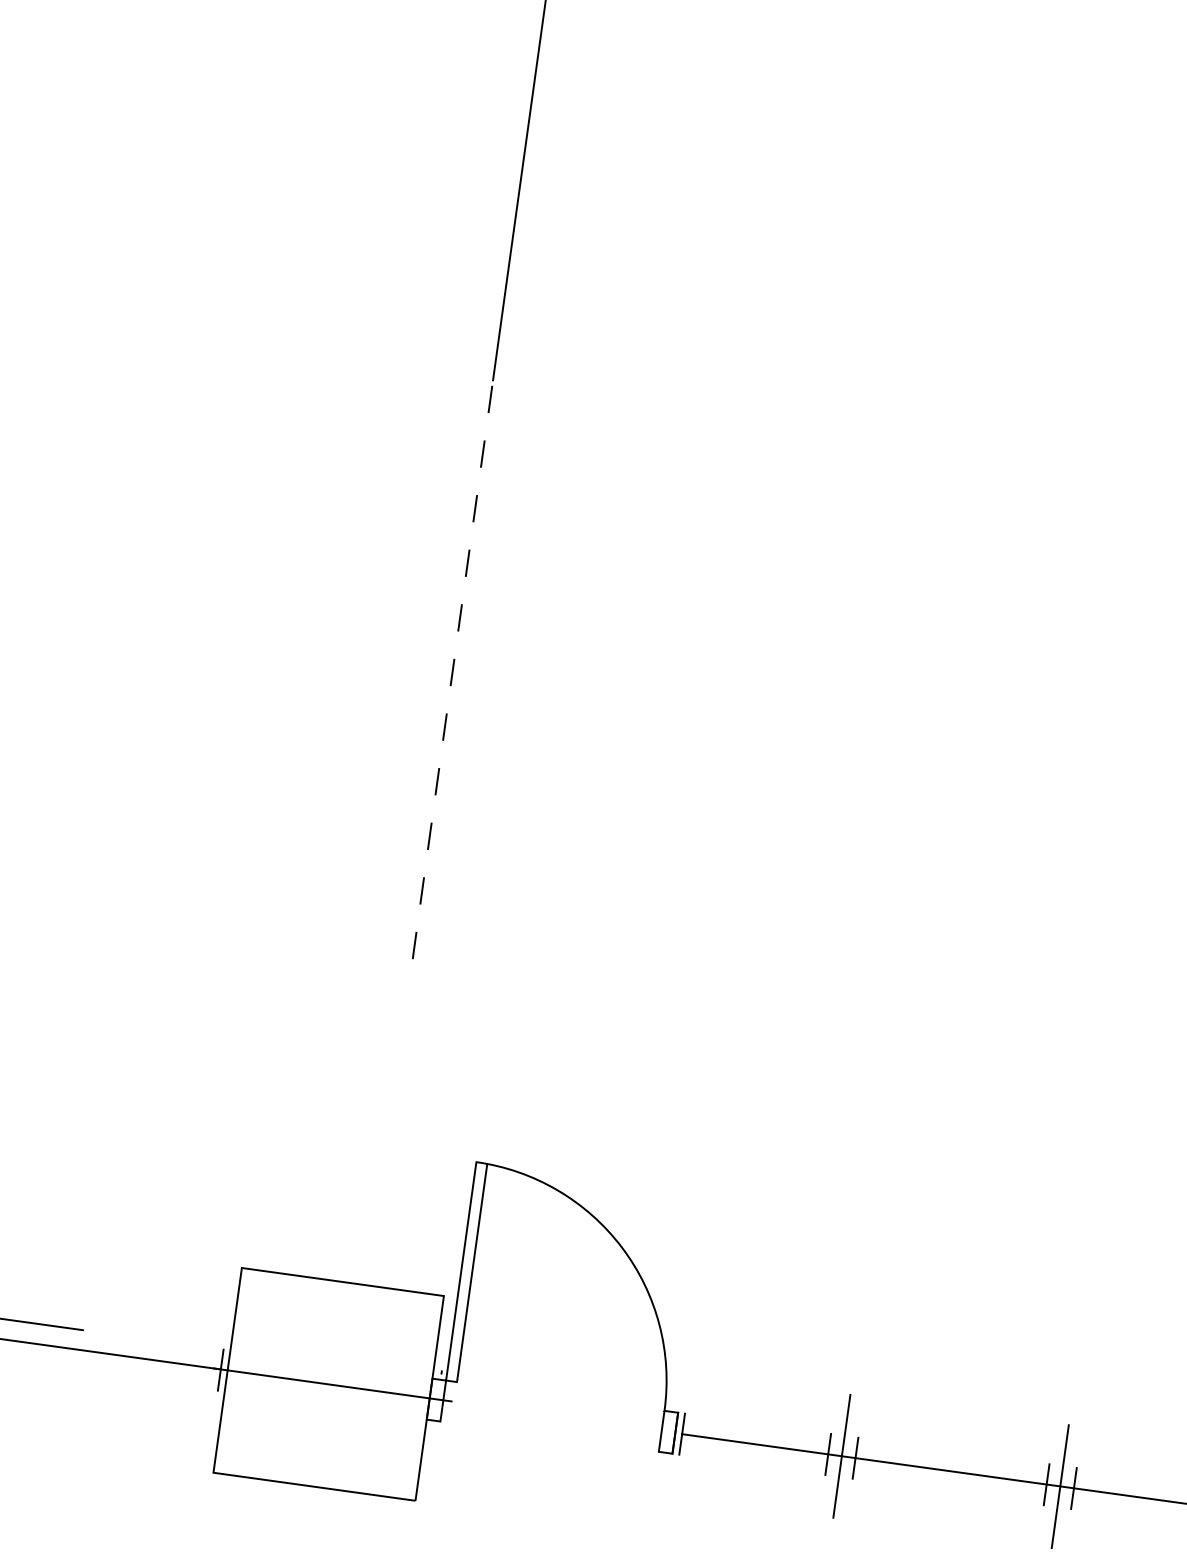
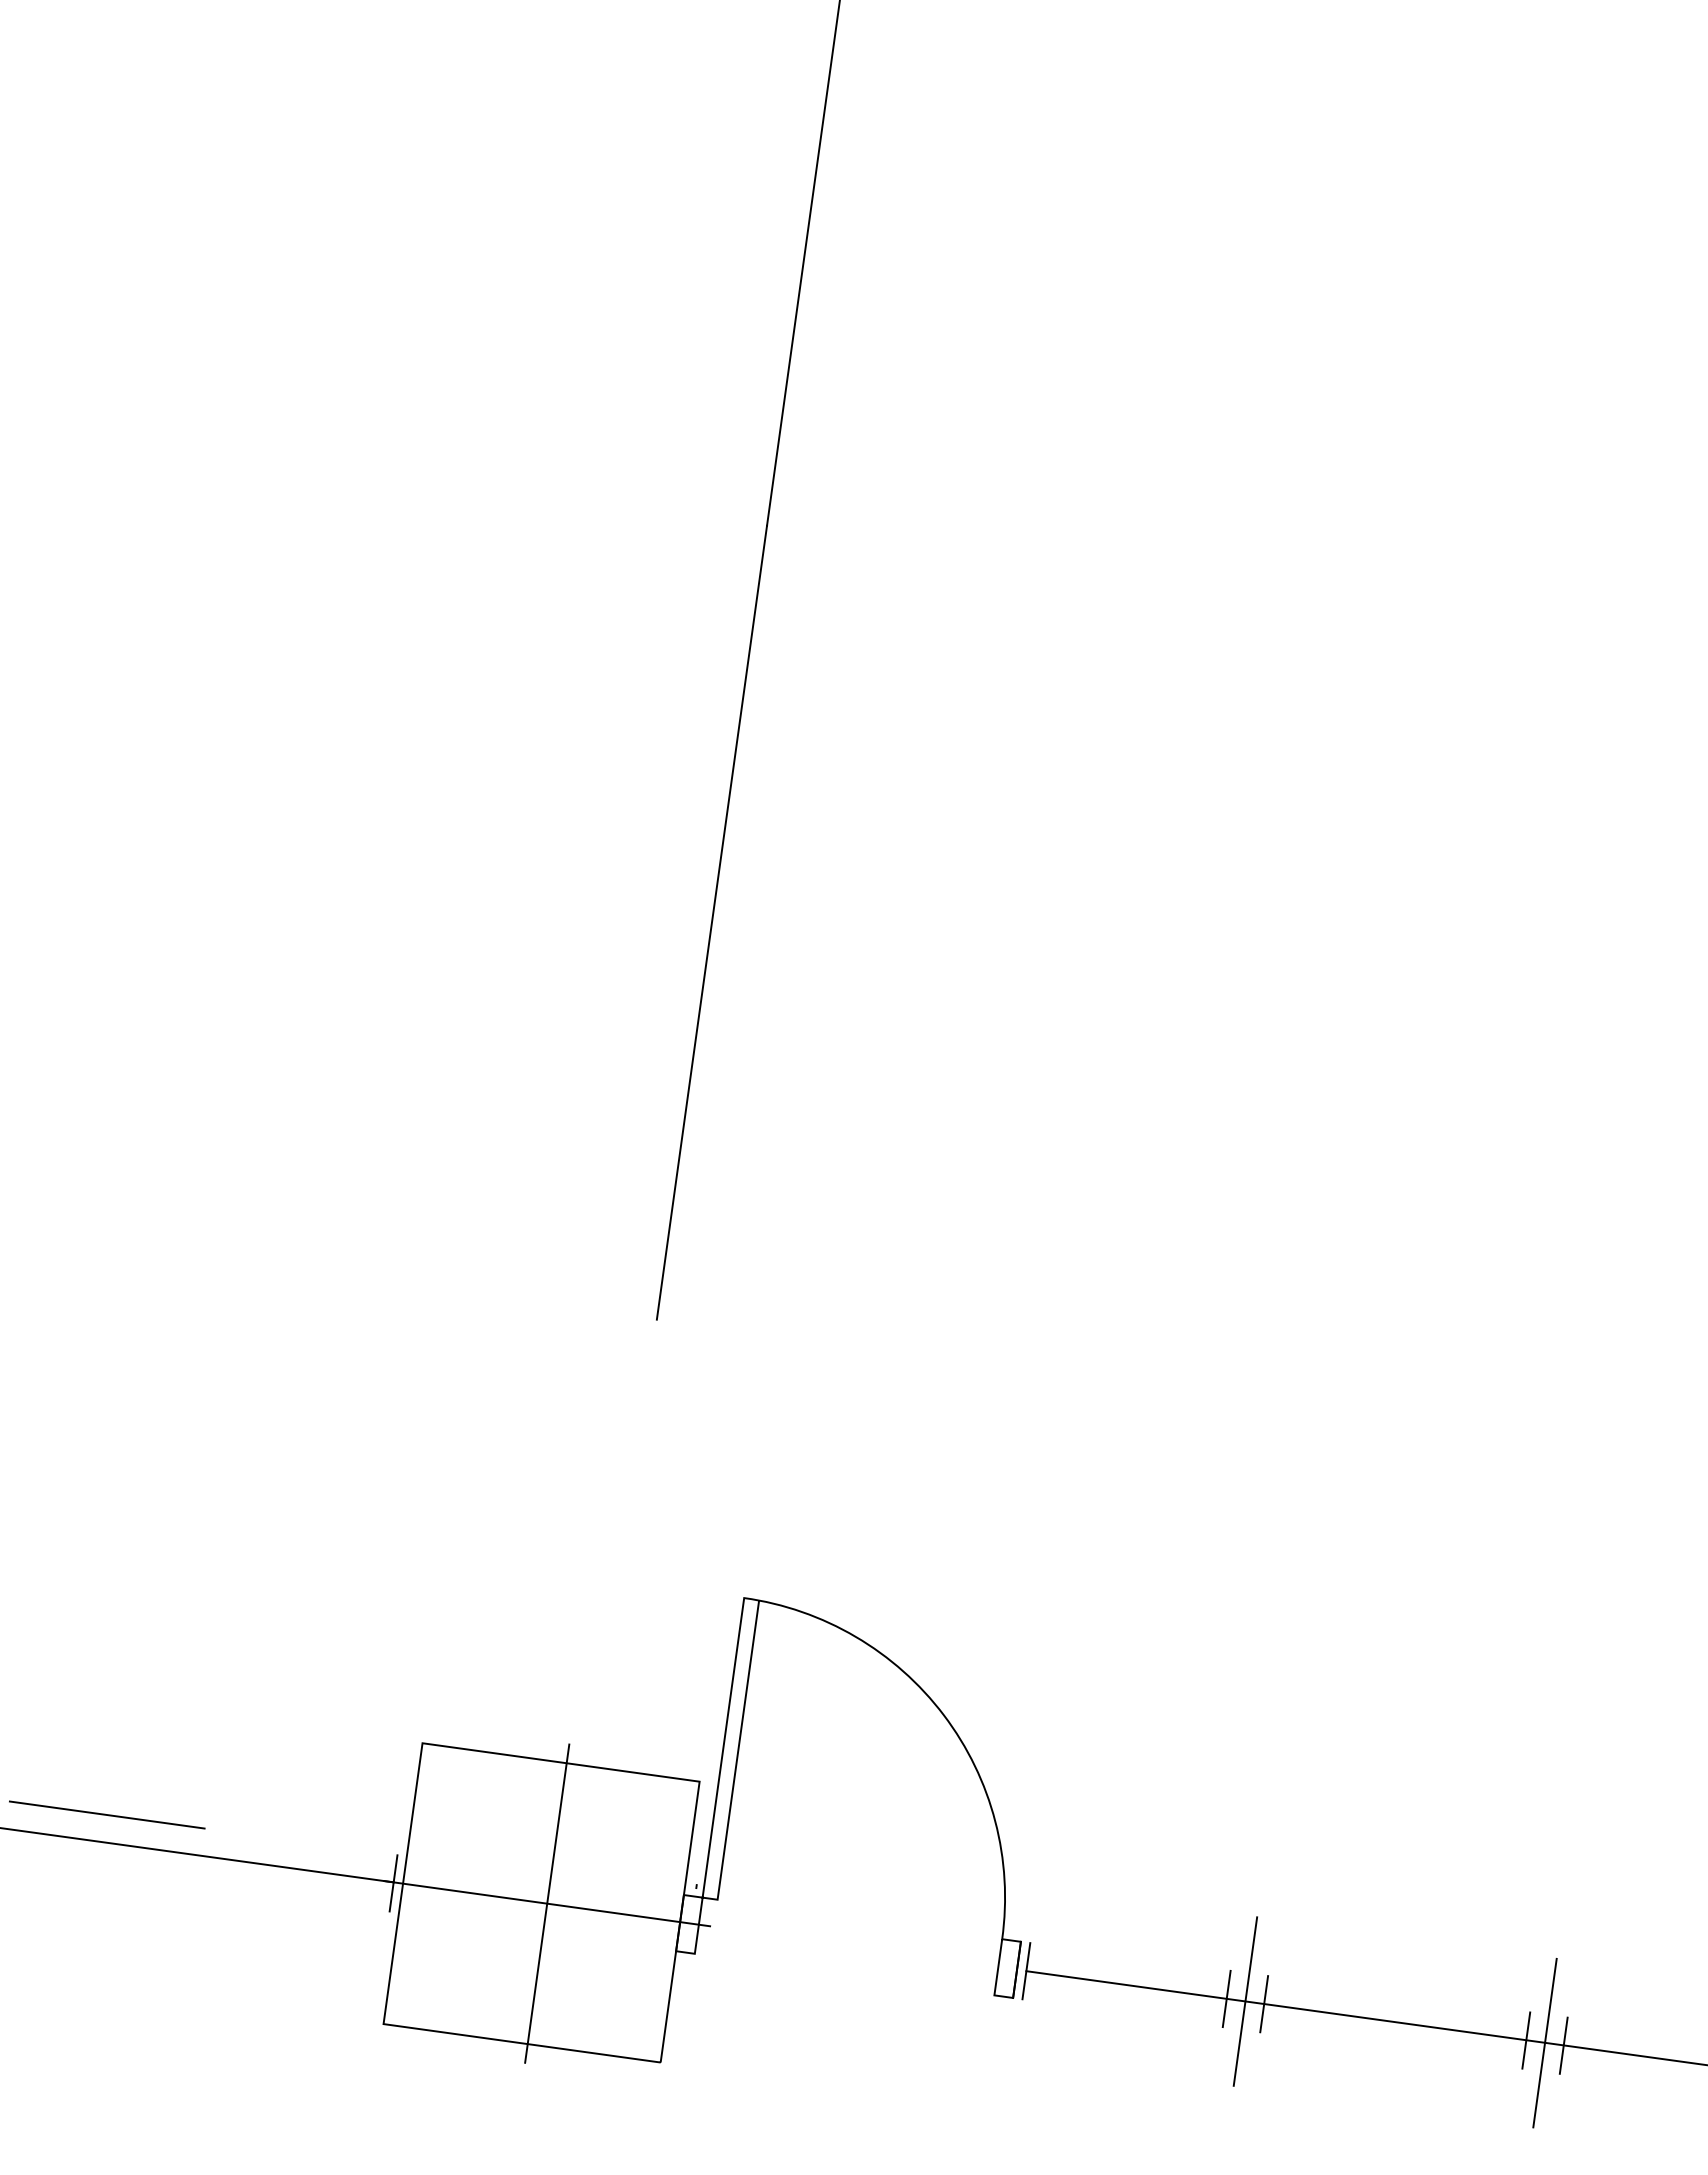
line: (452, 669) -> (711, 922), dashed -> solid
line: (332, 1384) -> (547, 1903), added

